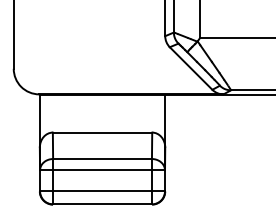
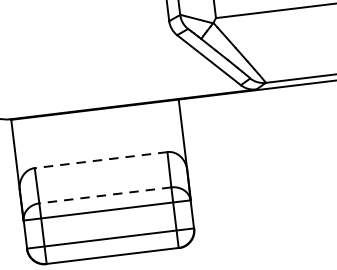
line: (102, 132) -> (101, 159), solid -> dashed
line: (102, 159) -> (105, 196), solid -> dashed

